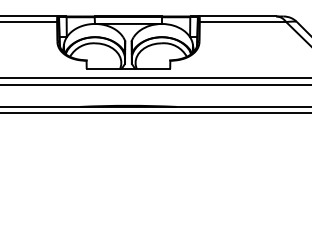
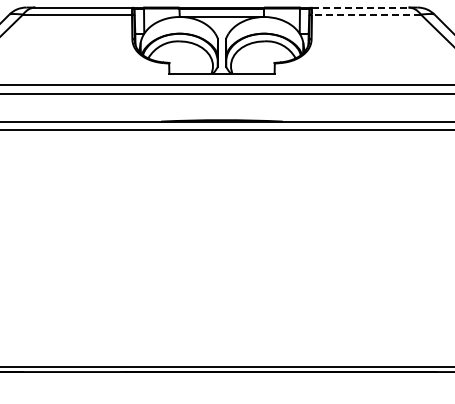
line: (238, 16) -> (360, 7), solid -> dashed
line: (242, 21) -> (365, 14), solid -> dashed

